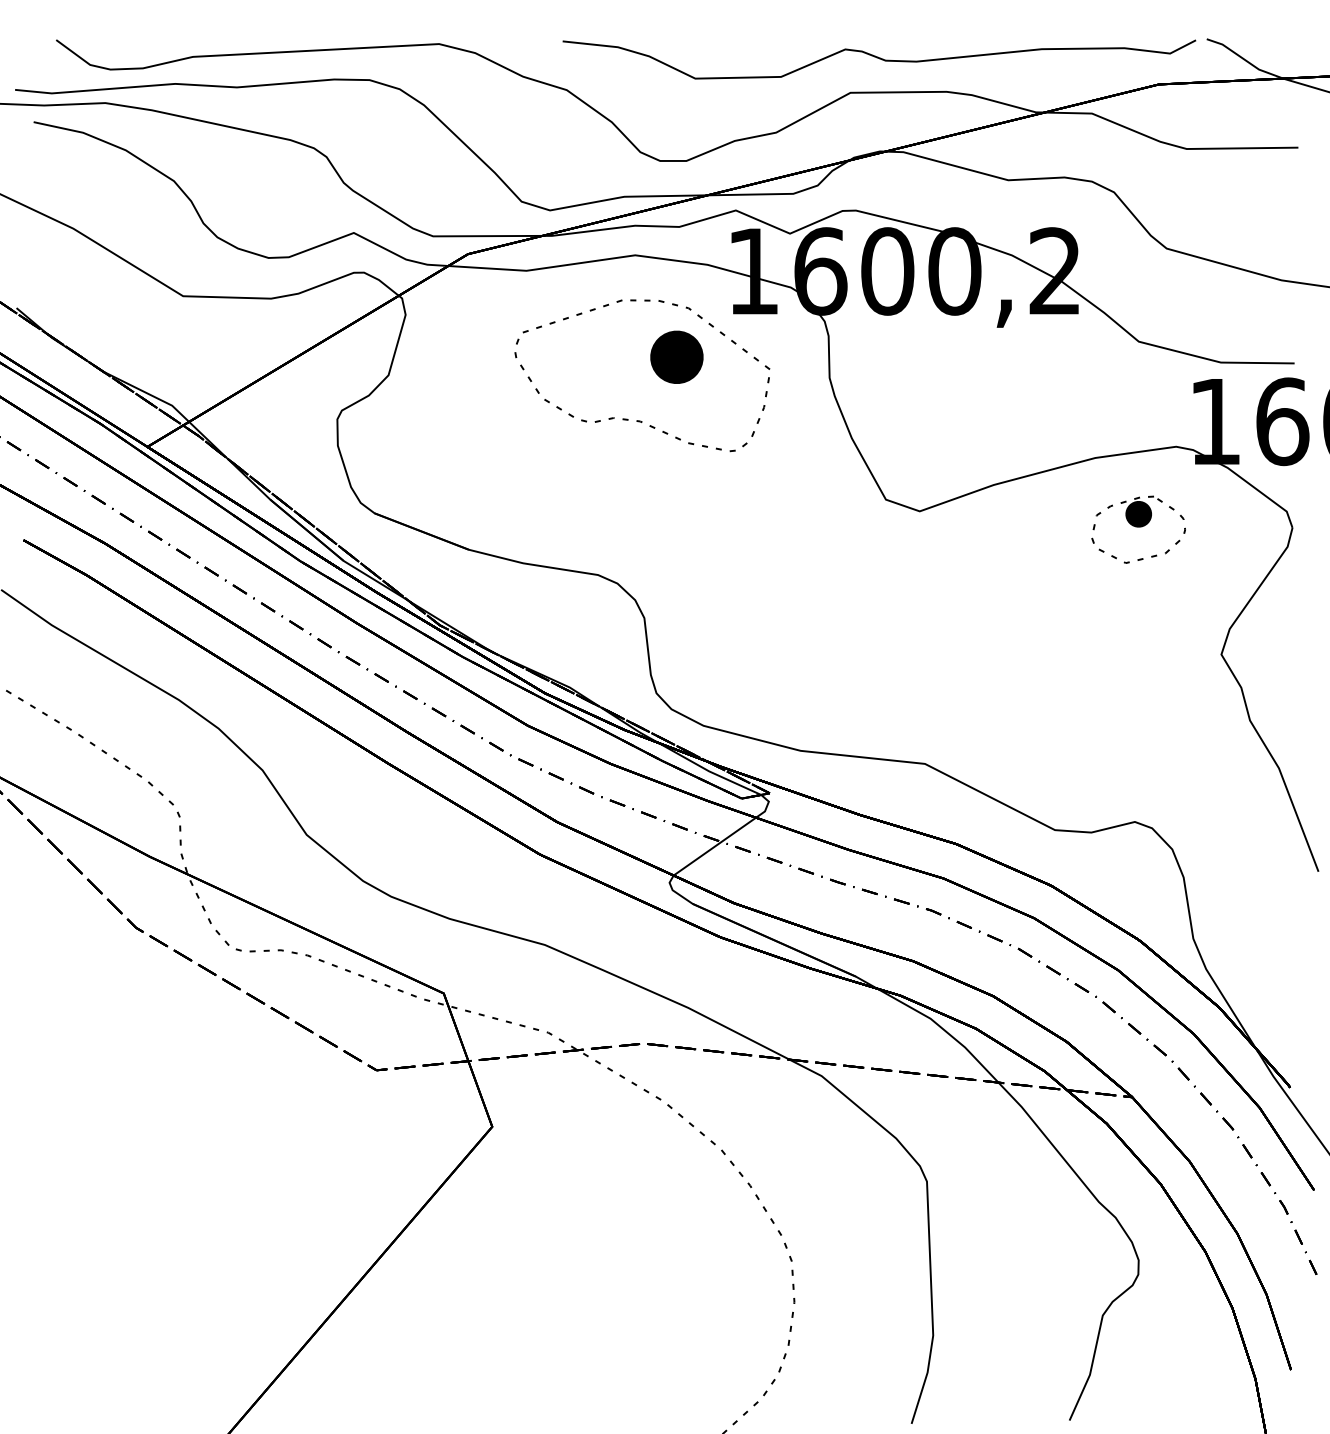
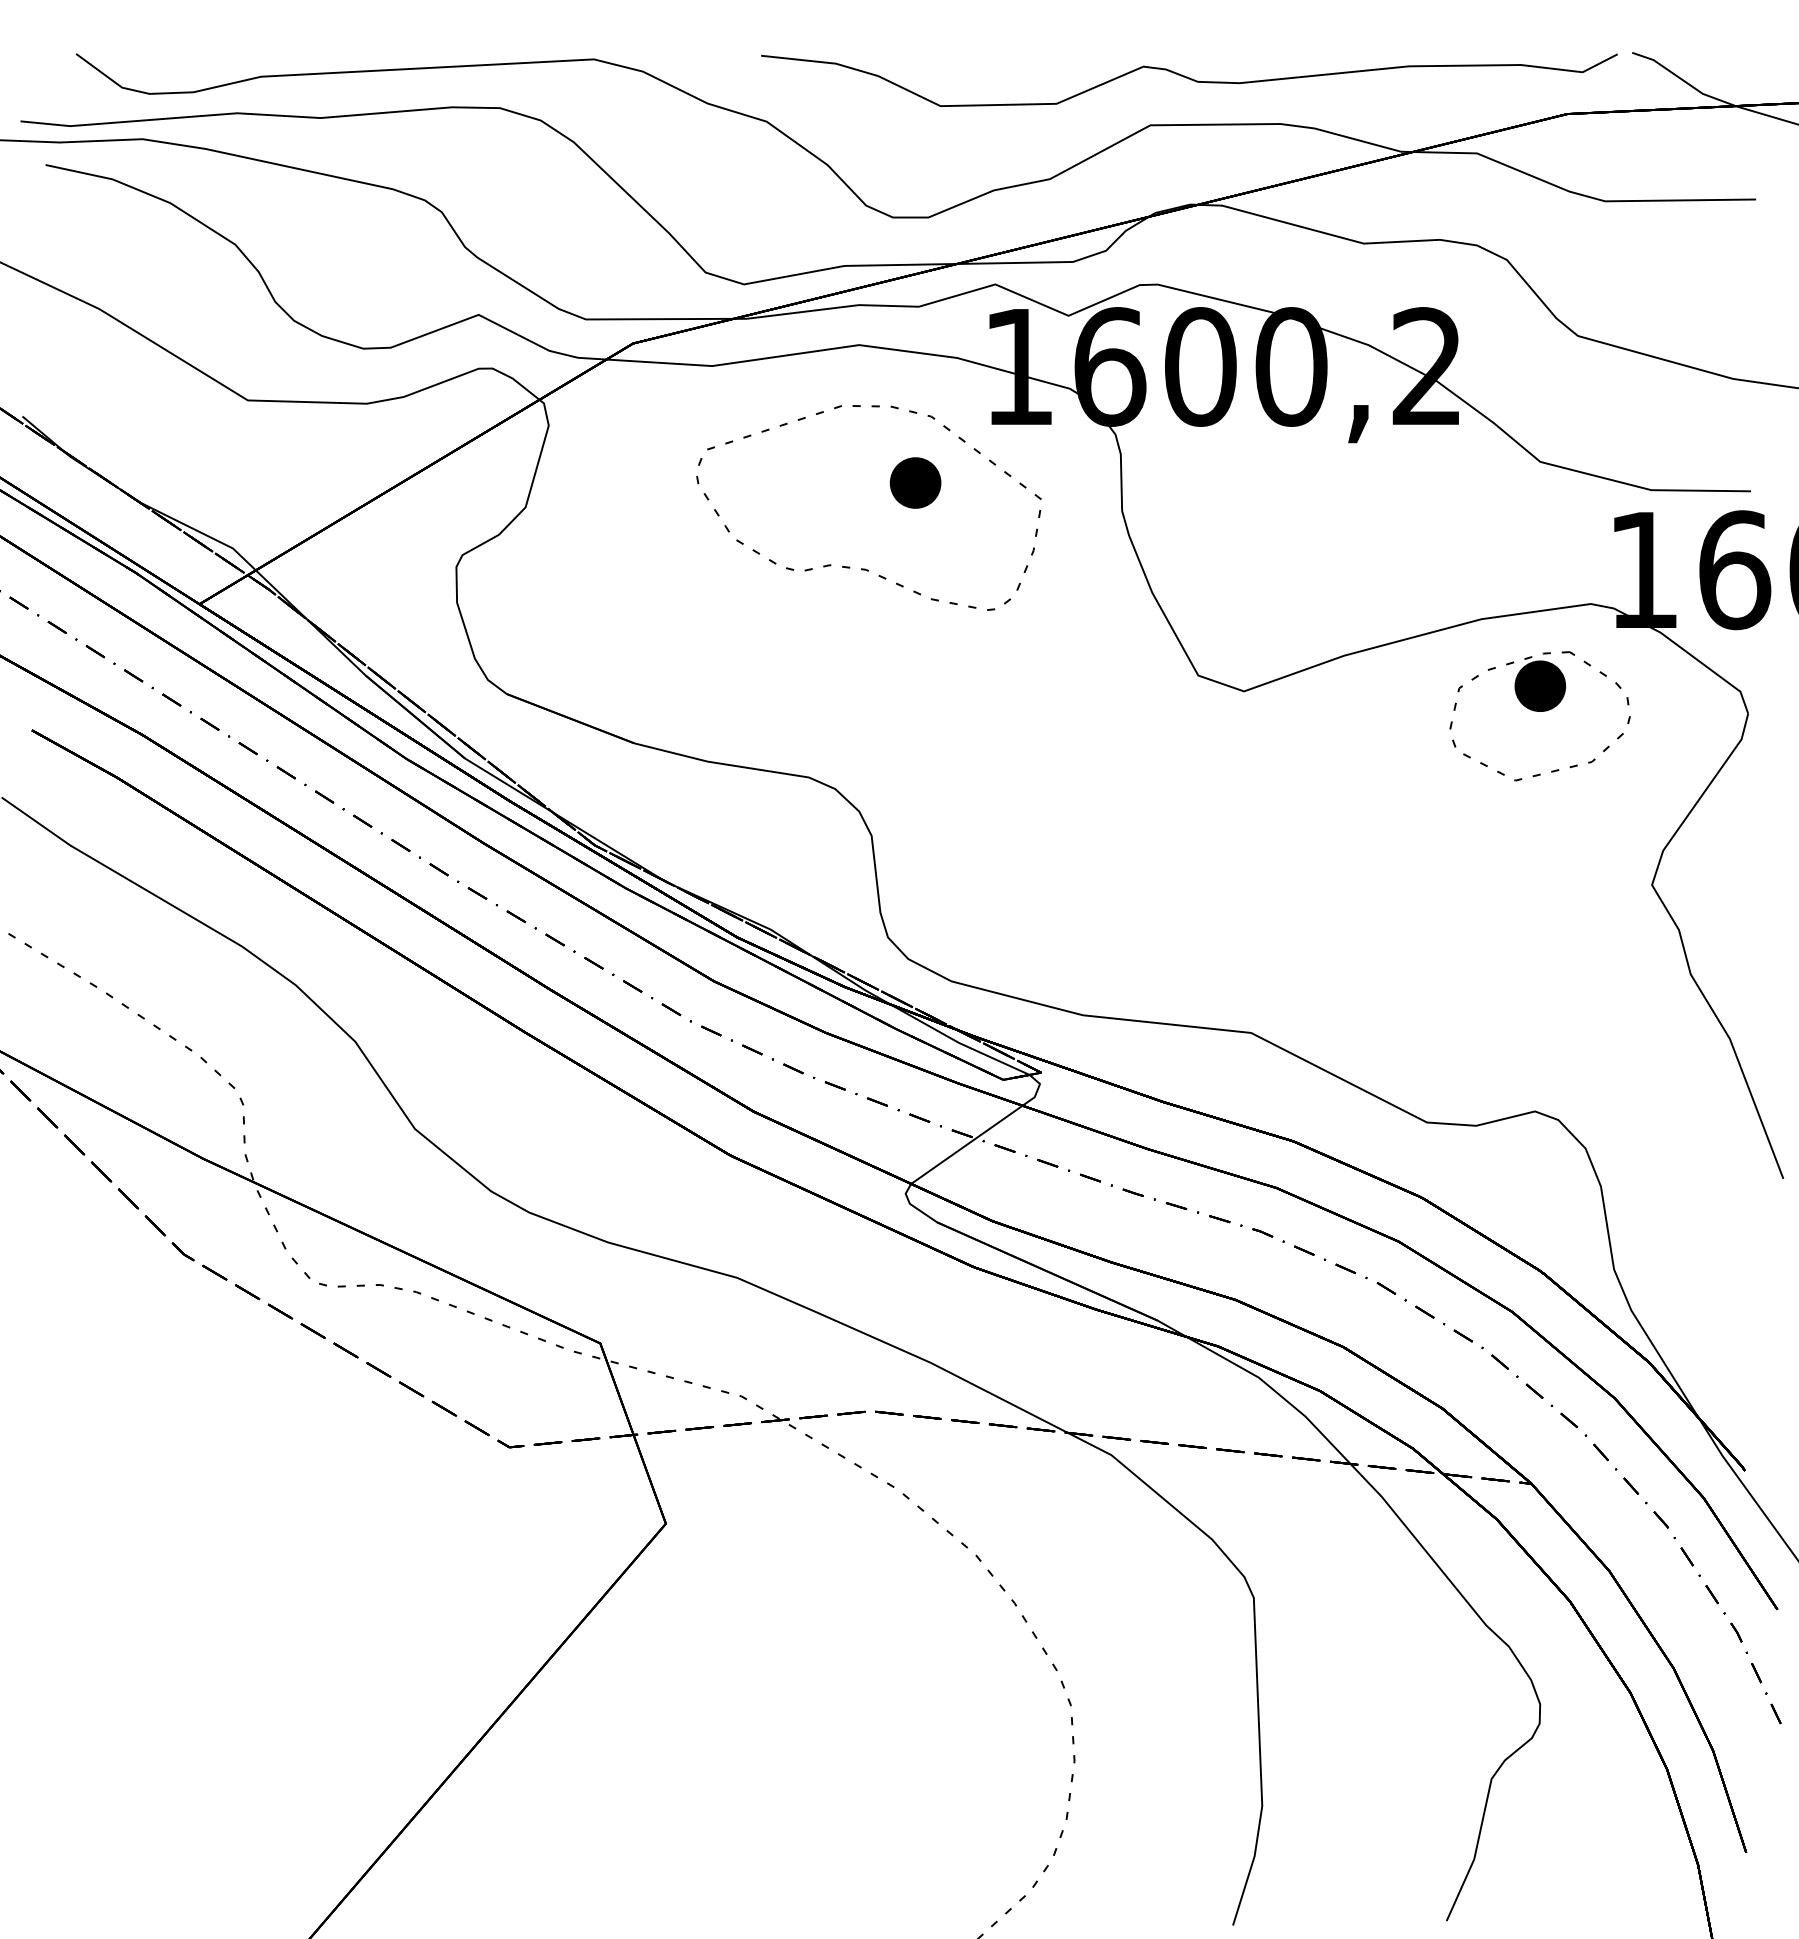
part: (676, 356) -> (915, 482), size x0.71
part: (1138, 529) -> (1539, 716), size x1.43

